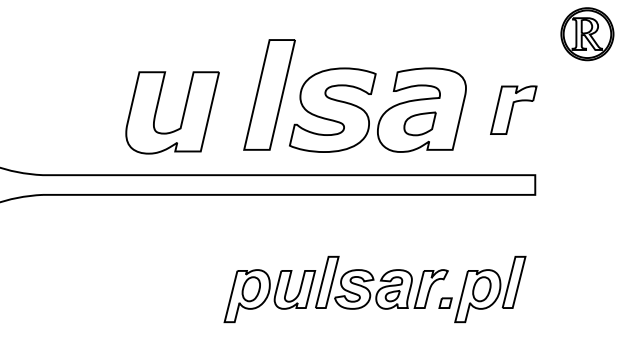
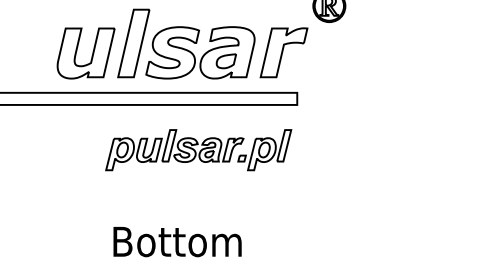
part: (512, 109) -> (283, 52), size x1.67
part: (181, 116) -> (91, 55), moved
part: (374, 290) -> (198, 150), moved

